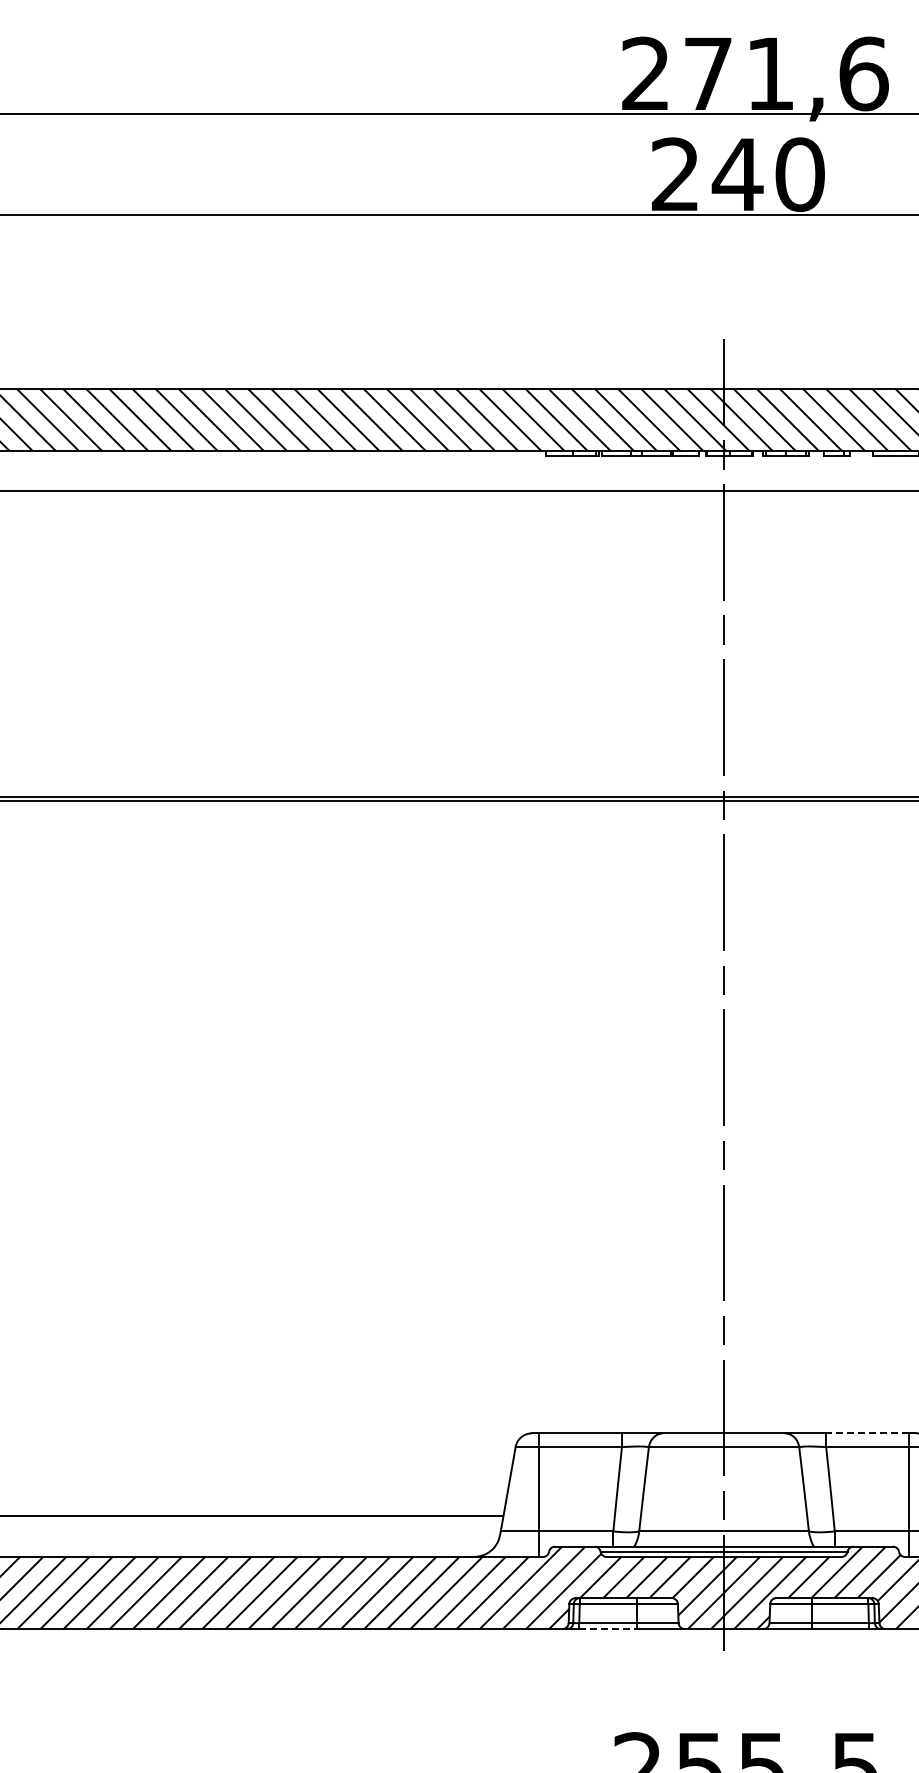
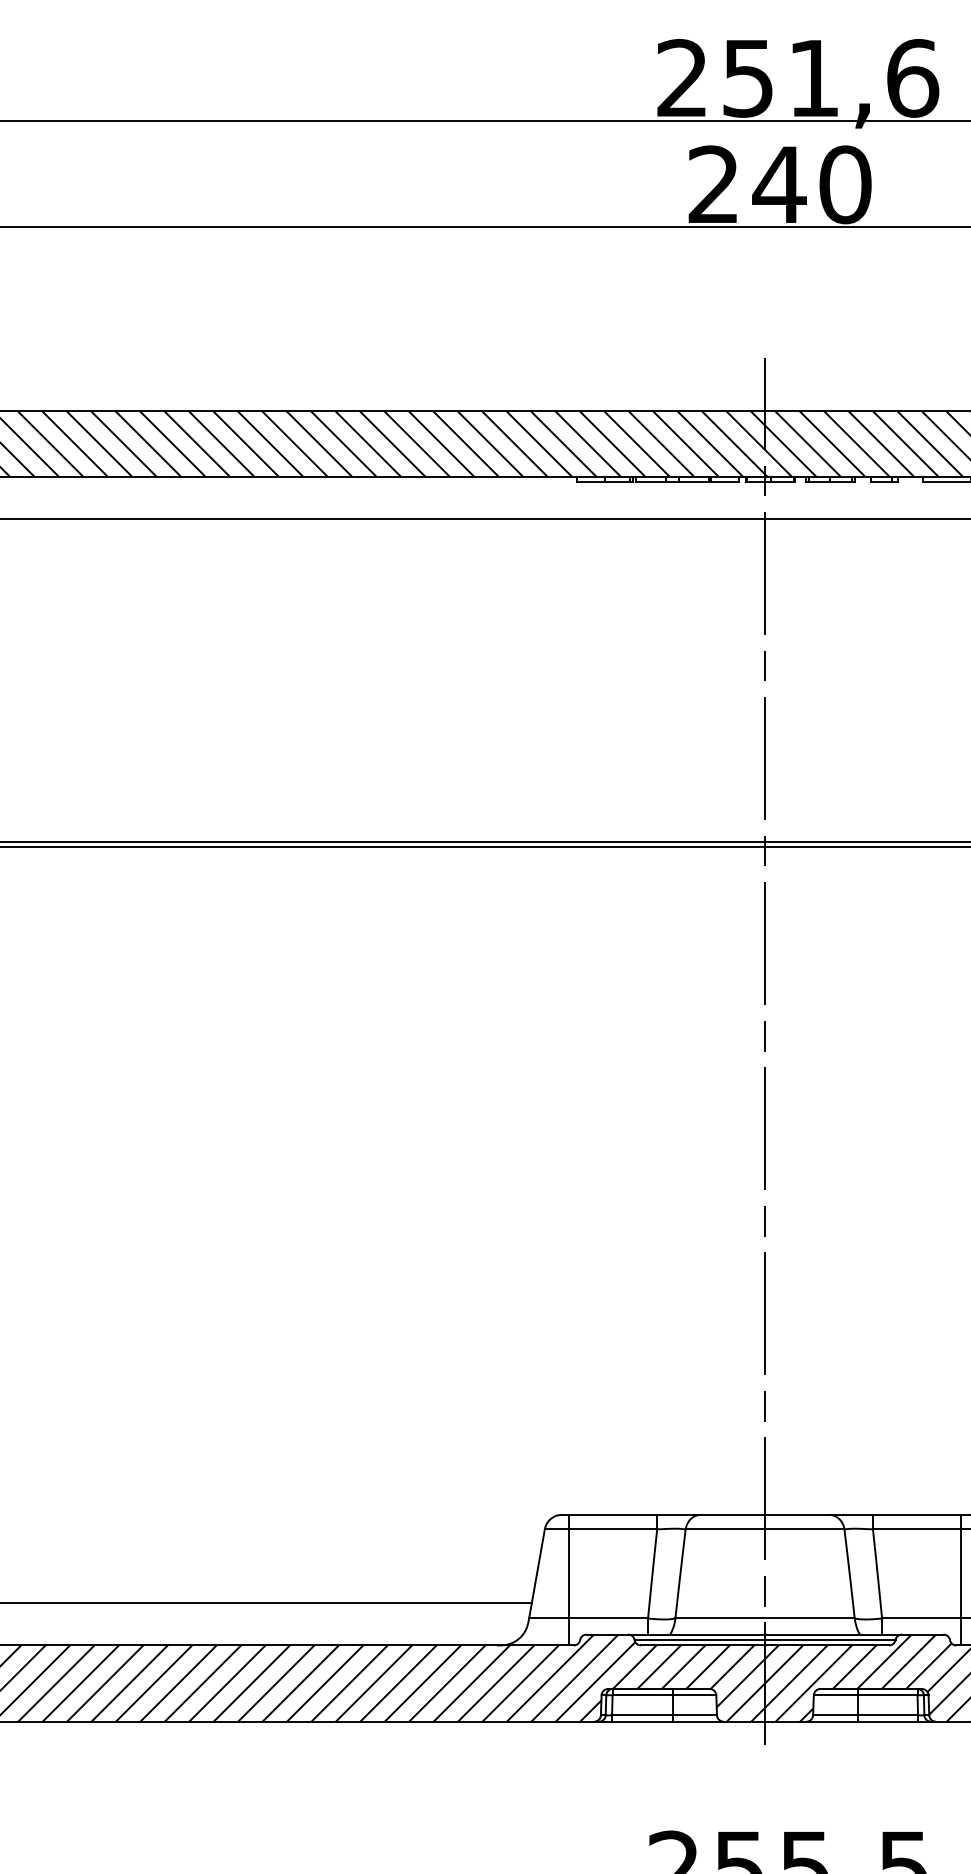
text: (707, 74) -> (747, 78), 271,6 -> 251,6
line: (867, 1433) -> (916, 1515), dashed -> solid
line: (607, 1629) -> (641, 1722), dashed -> solid

